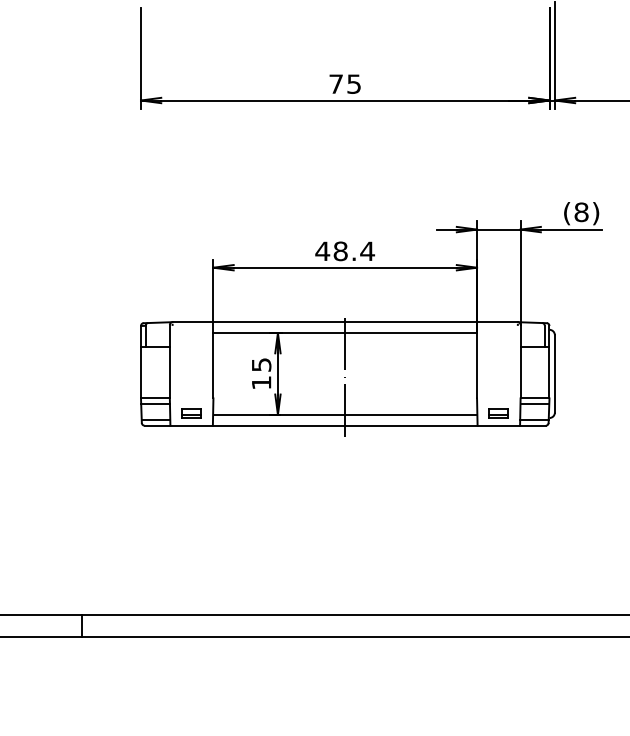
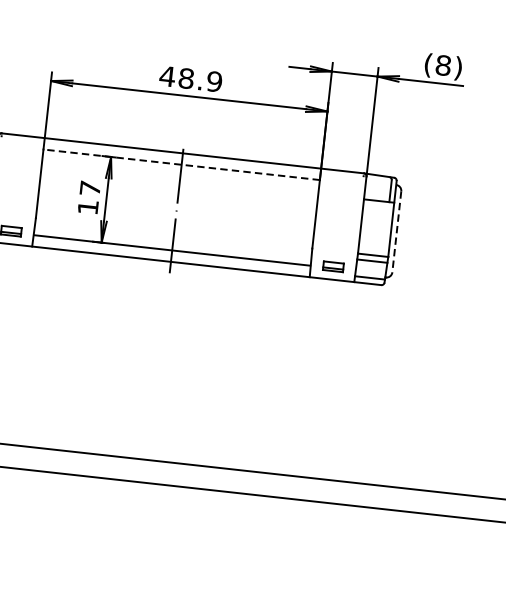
text: (367, 251) -> (214, 81), 48.4 -> 48.9
line: (345, 333) -> (181, 165), solid -> dashed
text: (261, 364) -> (90, 188), 15 -> 17
line: (554, 373) -> (396, 231), solid -> dashed

